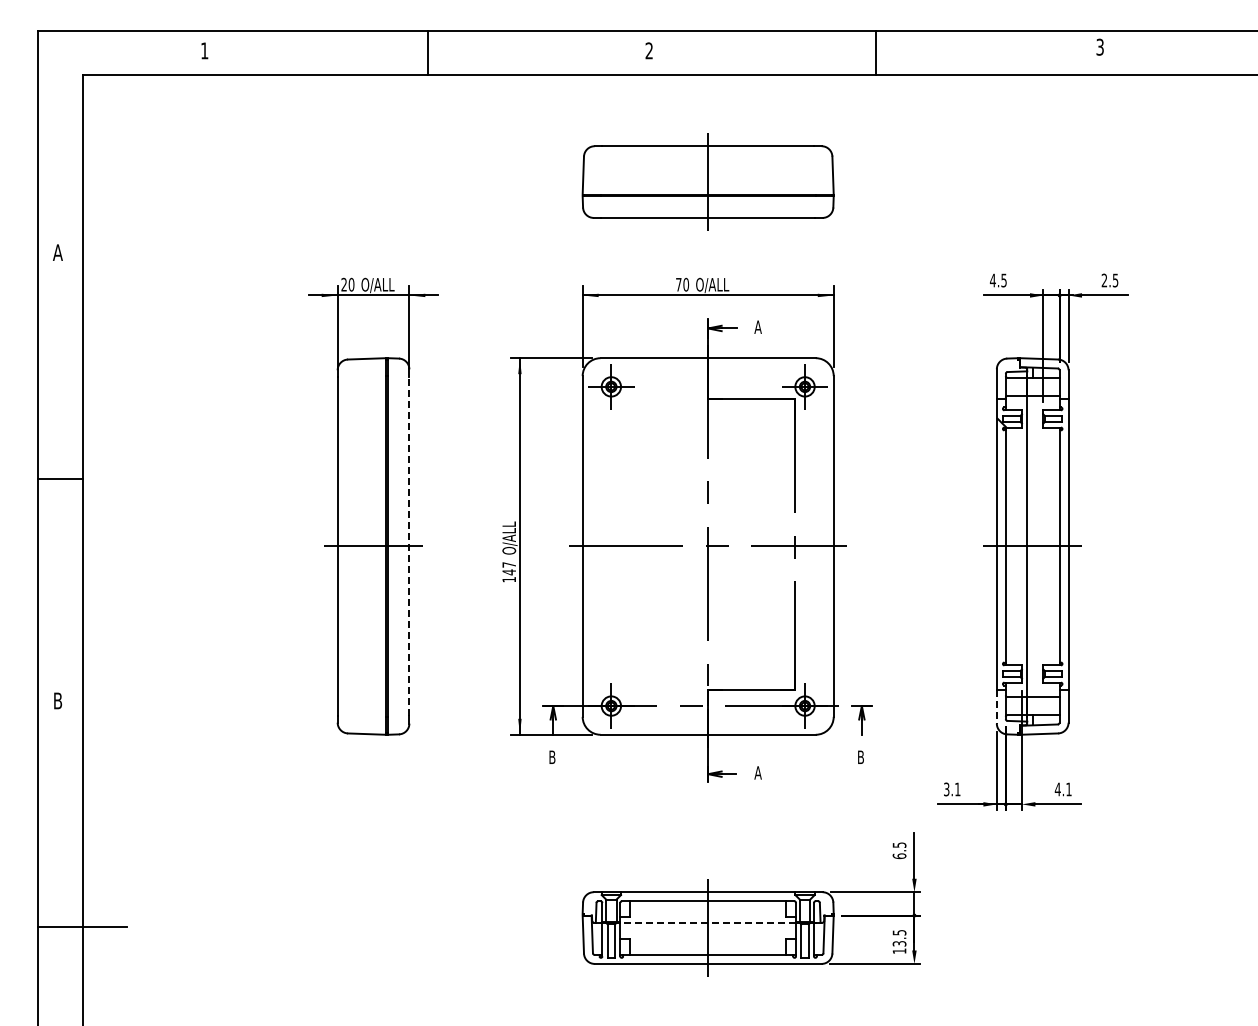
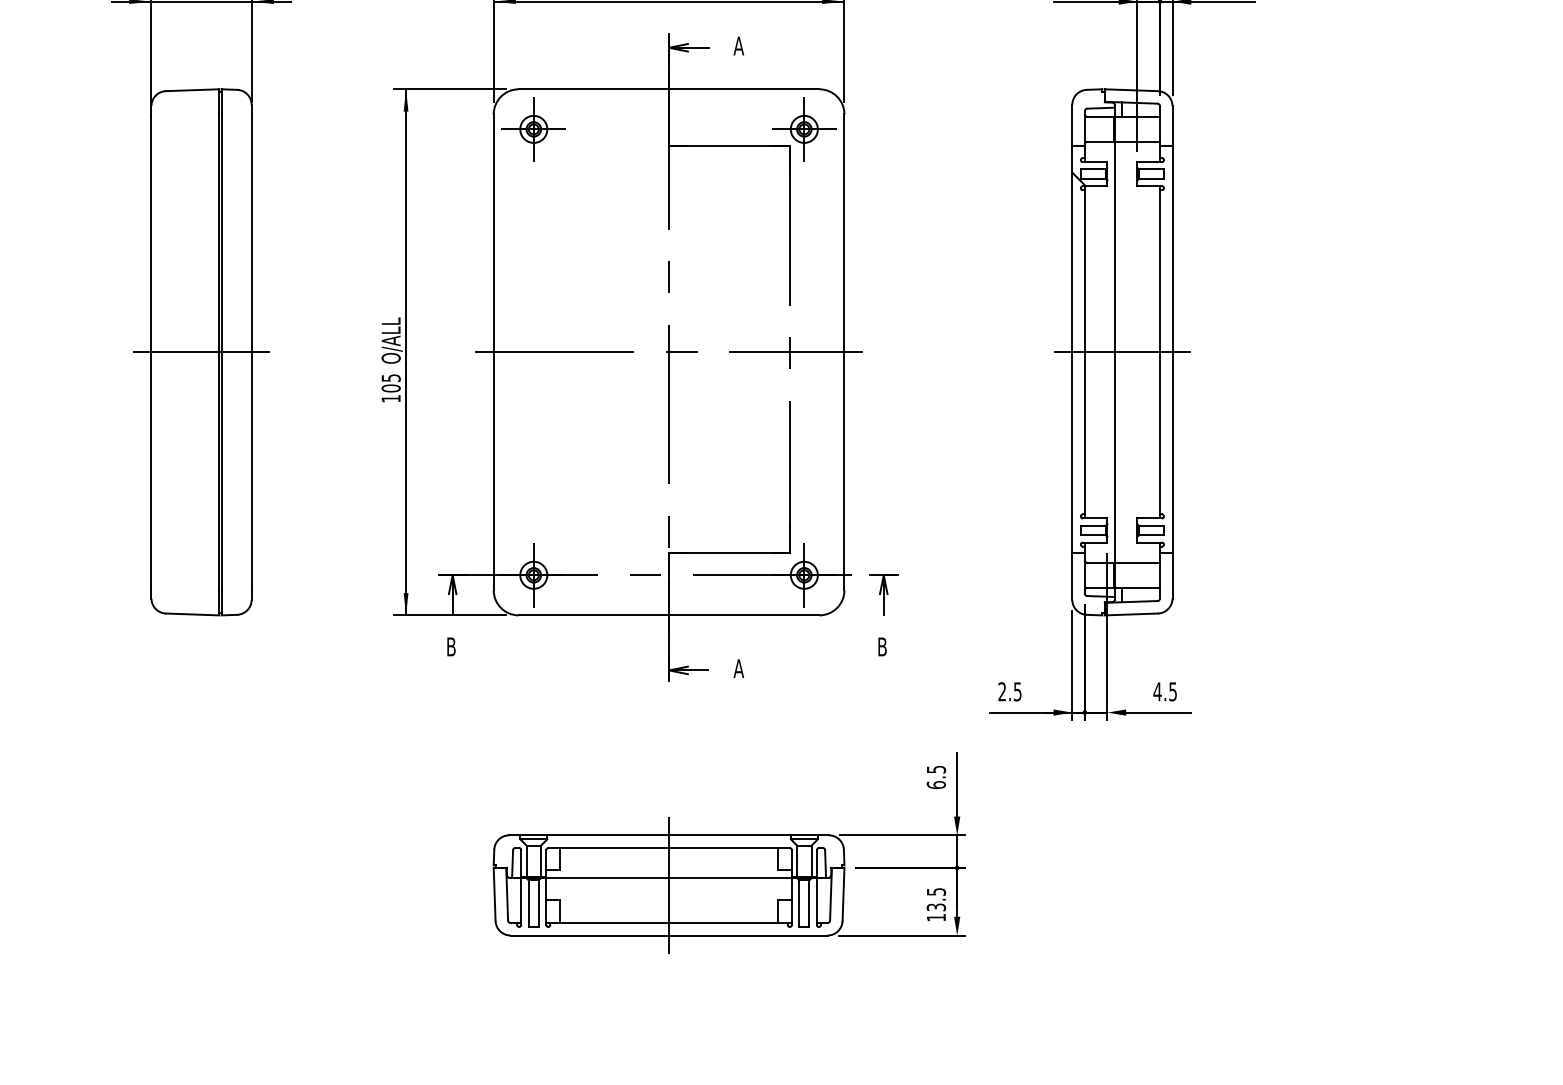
line: (409, 546) -> (251, 352), dashed -> solid
text: (509, 568) -> (391, 383), 147 -> 105
line: (996, 707) -> (1071, 577), dashed -> solid
text: (952, 789) -> (1010, 691), 3.1 -> 2.5
text: (1068, 789) -> (1172, 691), 4.1 -> 4.5
line: (708, 922) -> (669, 877), dashed -> solid

